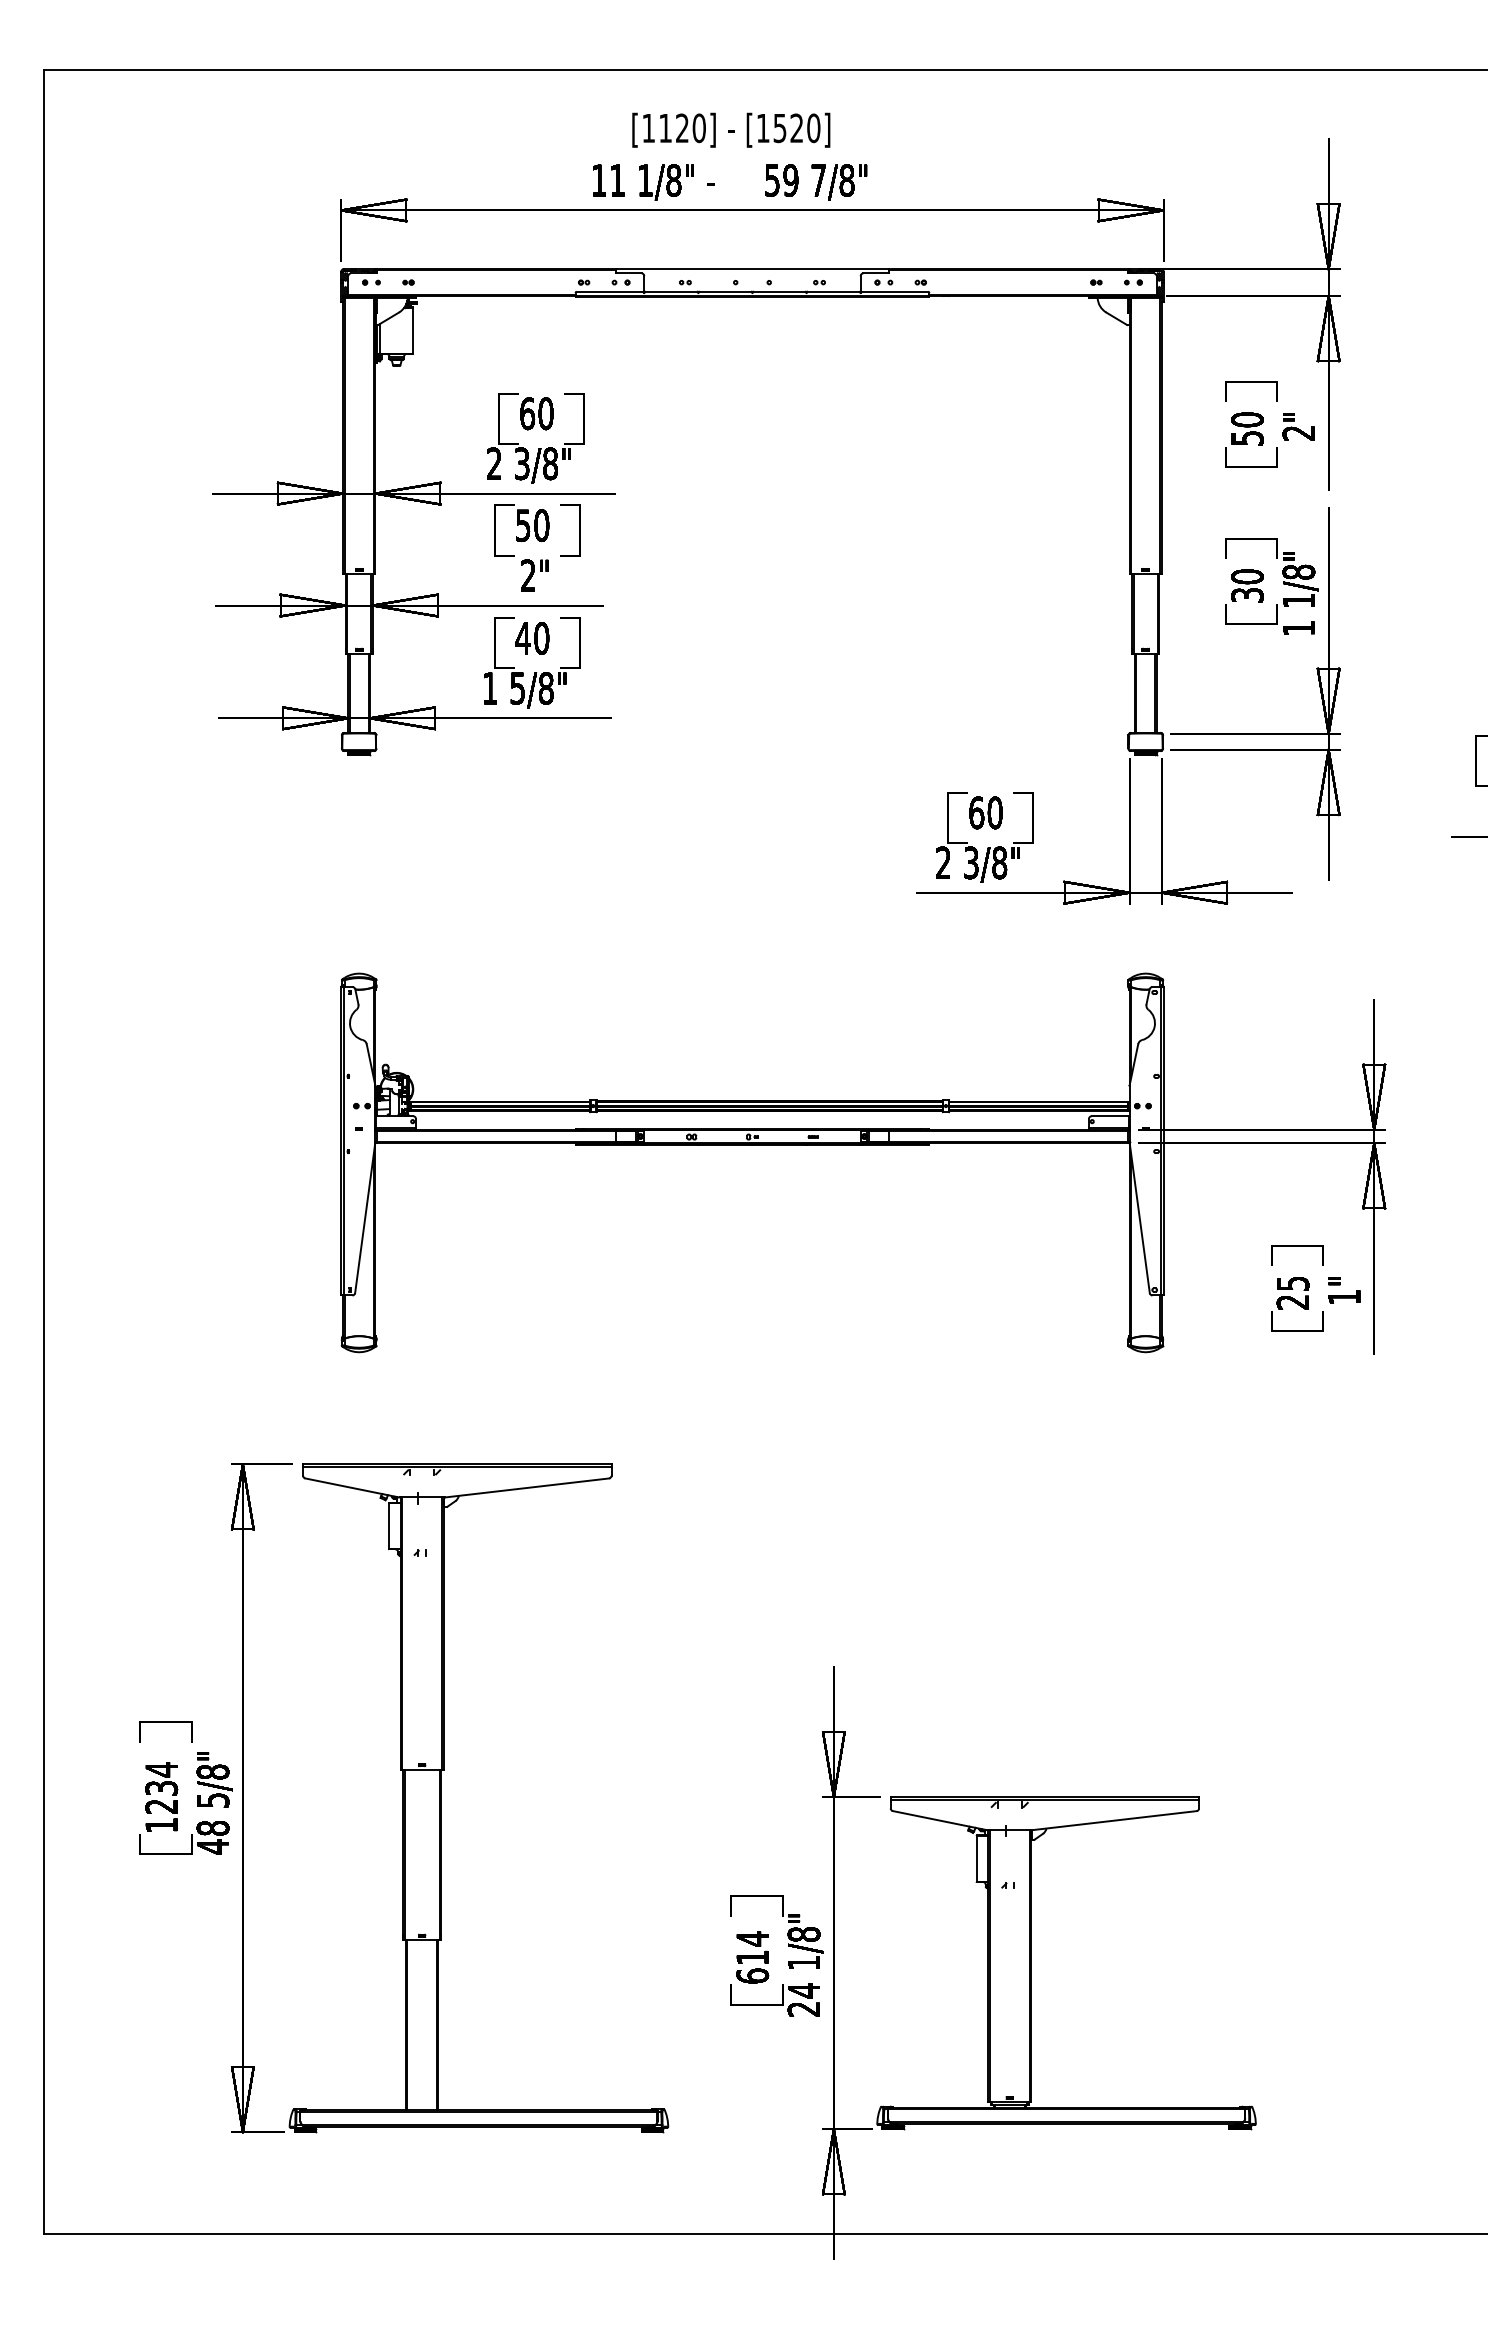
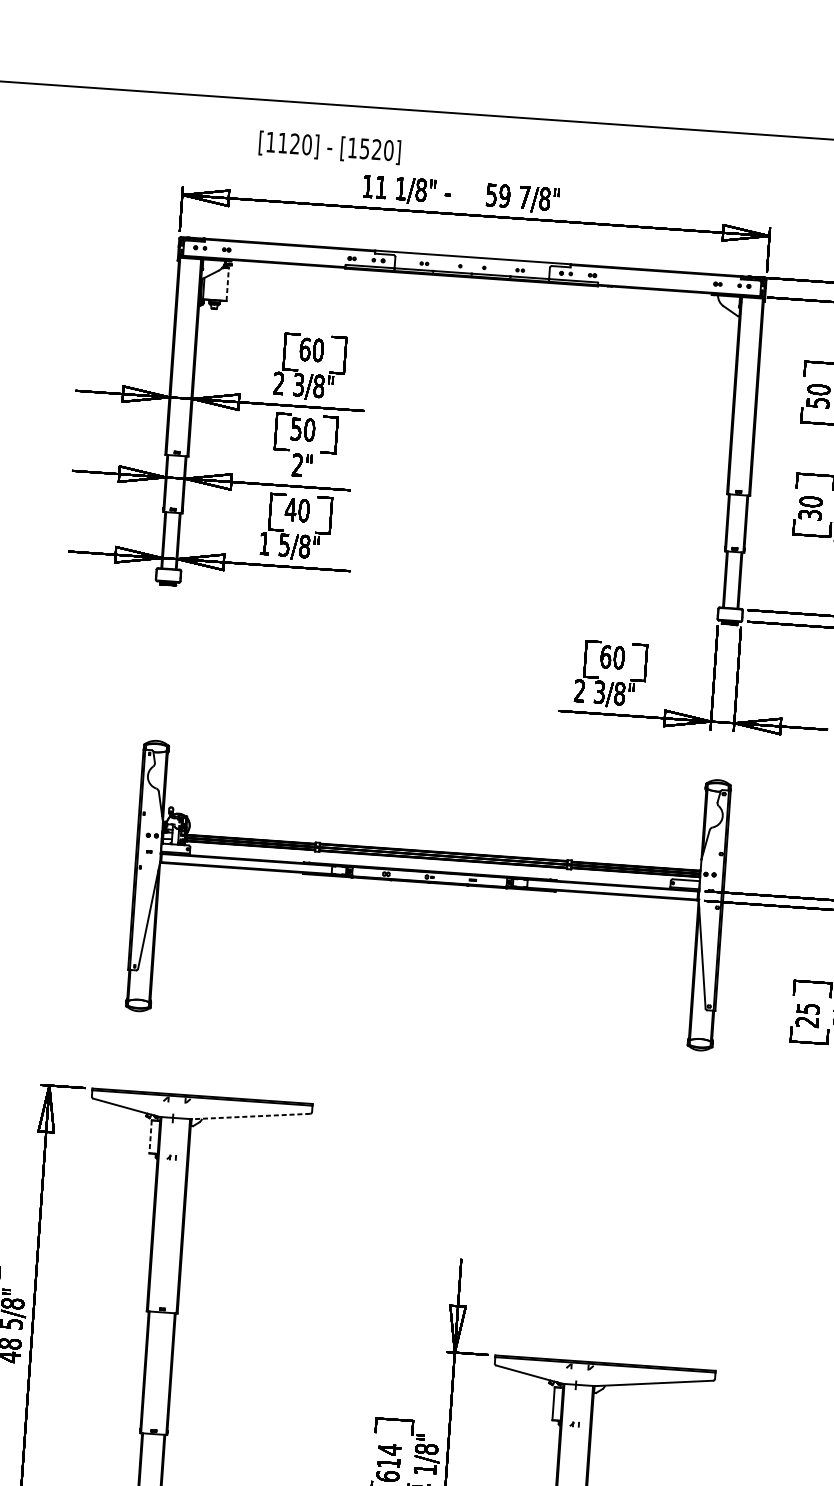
text: (731, 129) -> (330, 147), moved
line: (413, 330) -> (227, 284), solid -> dashed
line: (526, 1488) -> (250, 1116), solid -> dashed
line: (388, 1526) -> (150, 1137), solid -> dashed

